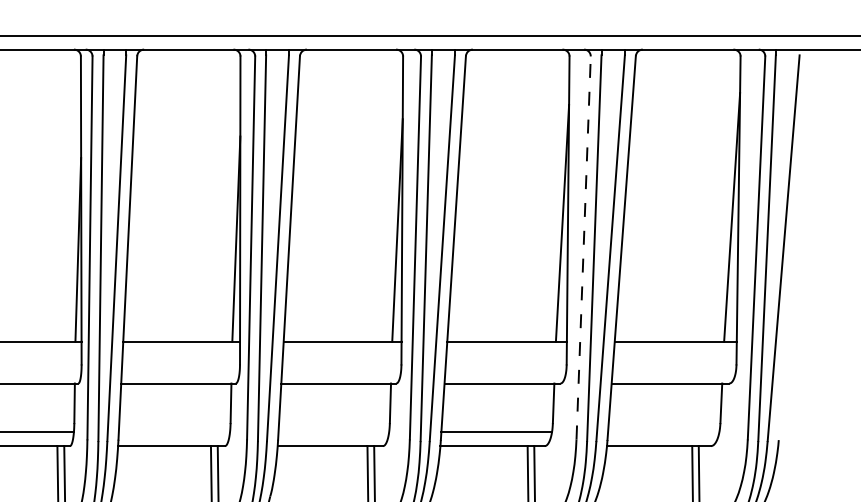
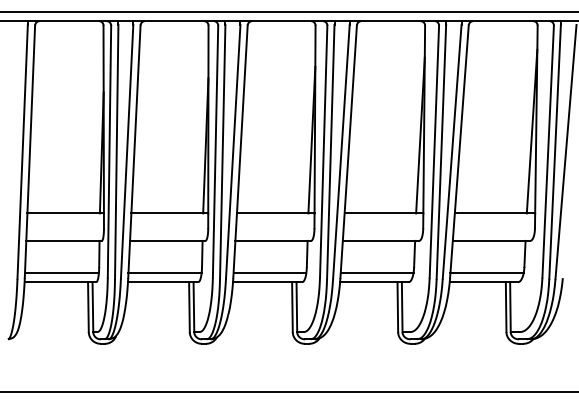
line: (583, 247) -> (434, 151), dashed -> solid
line: (173, 431) -> (164, 272), added
line: (333, 431) -> (269, 272), added
line: (662, 431) -> (486, 272), added

